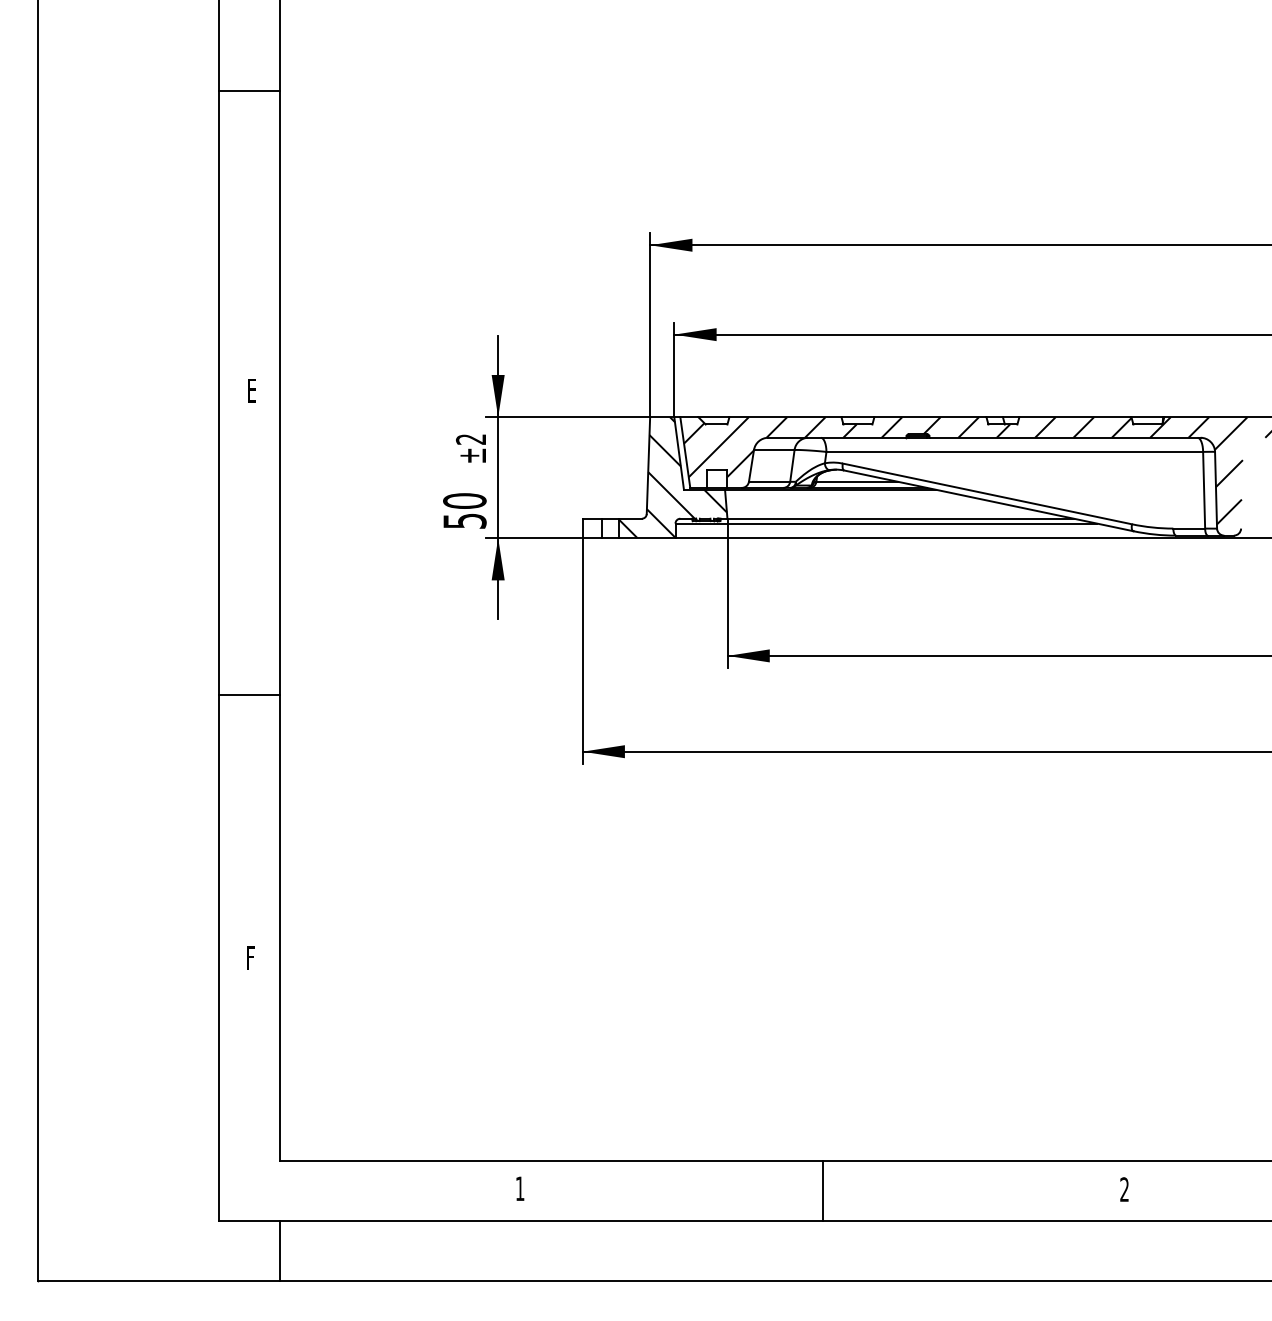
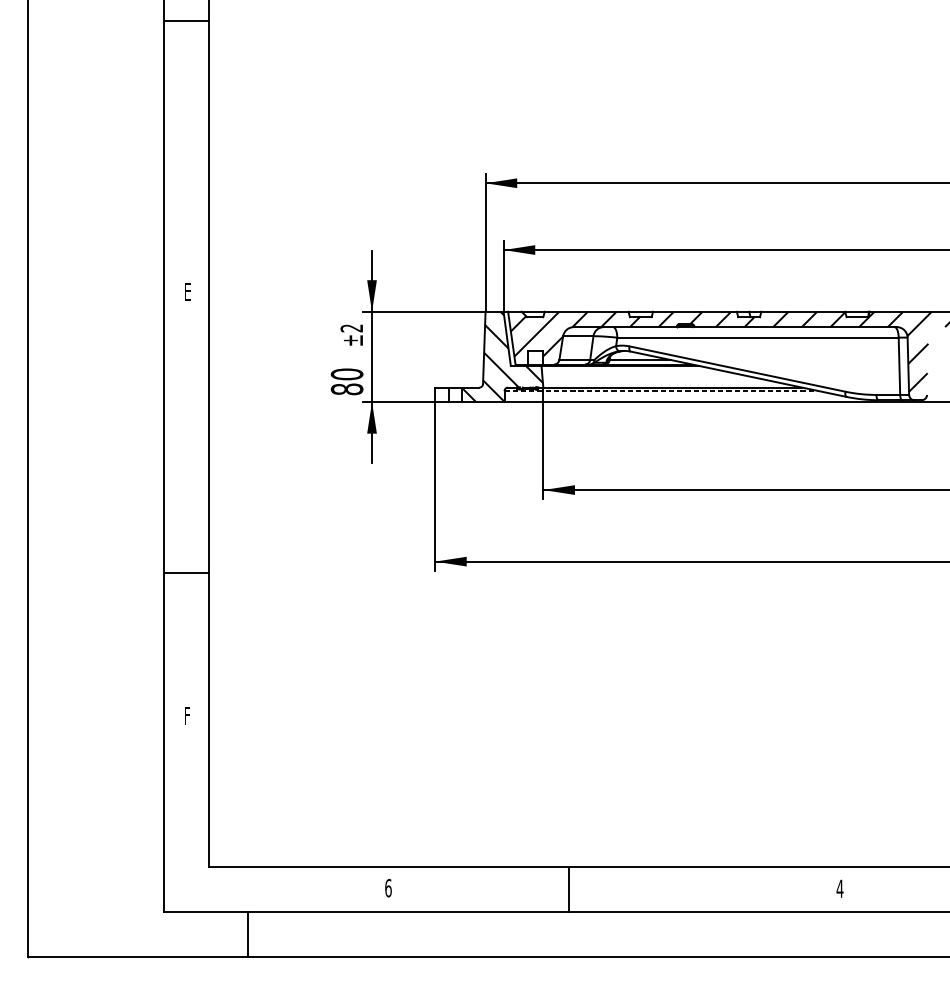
line: (249, 91) -> (186, 21), moved
text: (464, 520) -> (346, 388), 50 -> 80
line: (886, 523) -> (662, 391), solid -> dashed
line: (249, 695) -> (186, 572), moved
text: (519, 1188) -> (387, 887), 1 -> 6
text: (1124, 1189) -> (839, 888), 2 -> 4
line: (823, 1190) -> (568, 889), moved
line: (279, 1250) -> (248, 934), moved

